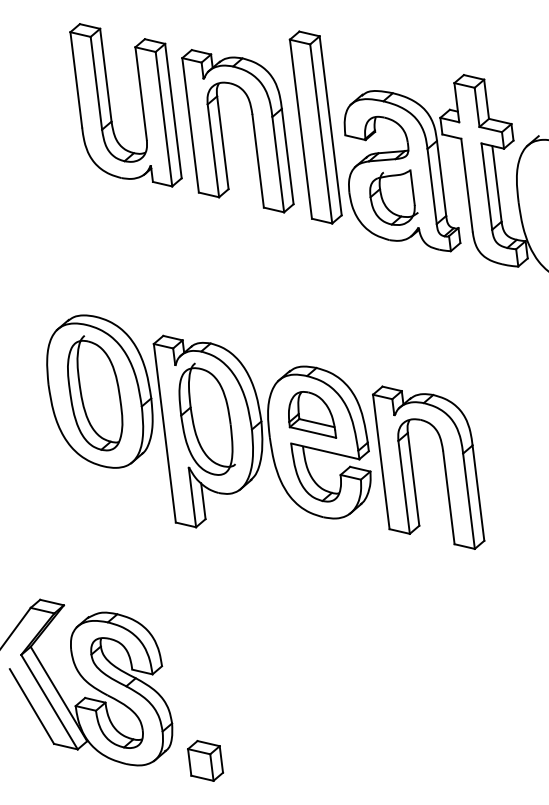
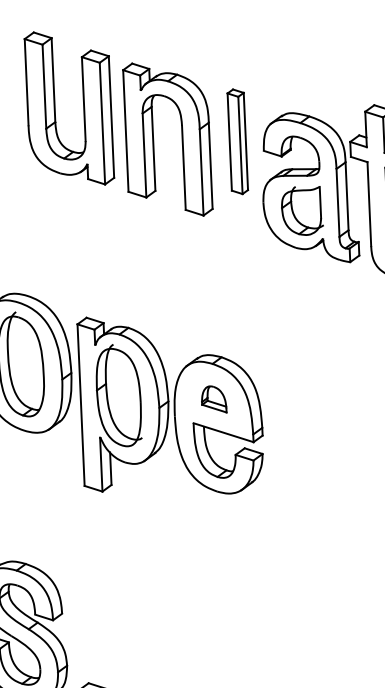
part: (315, 127) -> (237, 141), size x0.6
part: (312, 414) -> (214, 398), size x0.6
part: (413, 468) -> (301, 454), removed

